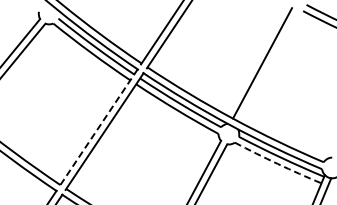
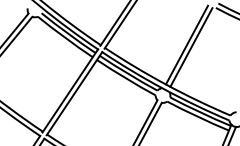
line: (268, 66) -> (191, 47), added
line: (98, 128) -> (70, 91), dashed -> solid
arc: (277, 163) -> (197, 116), dashed -> solid

